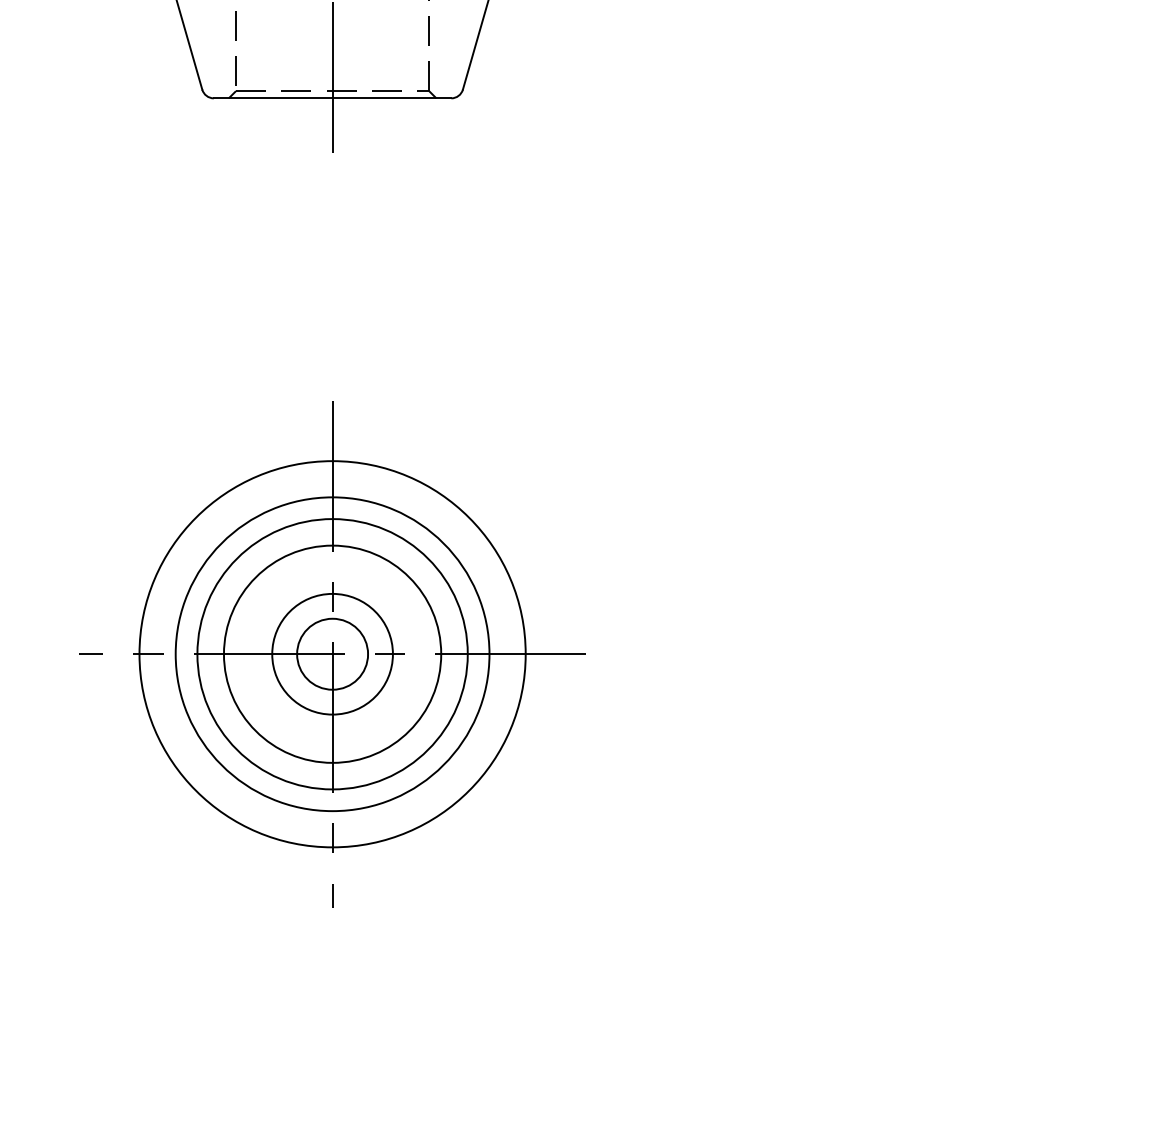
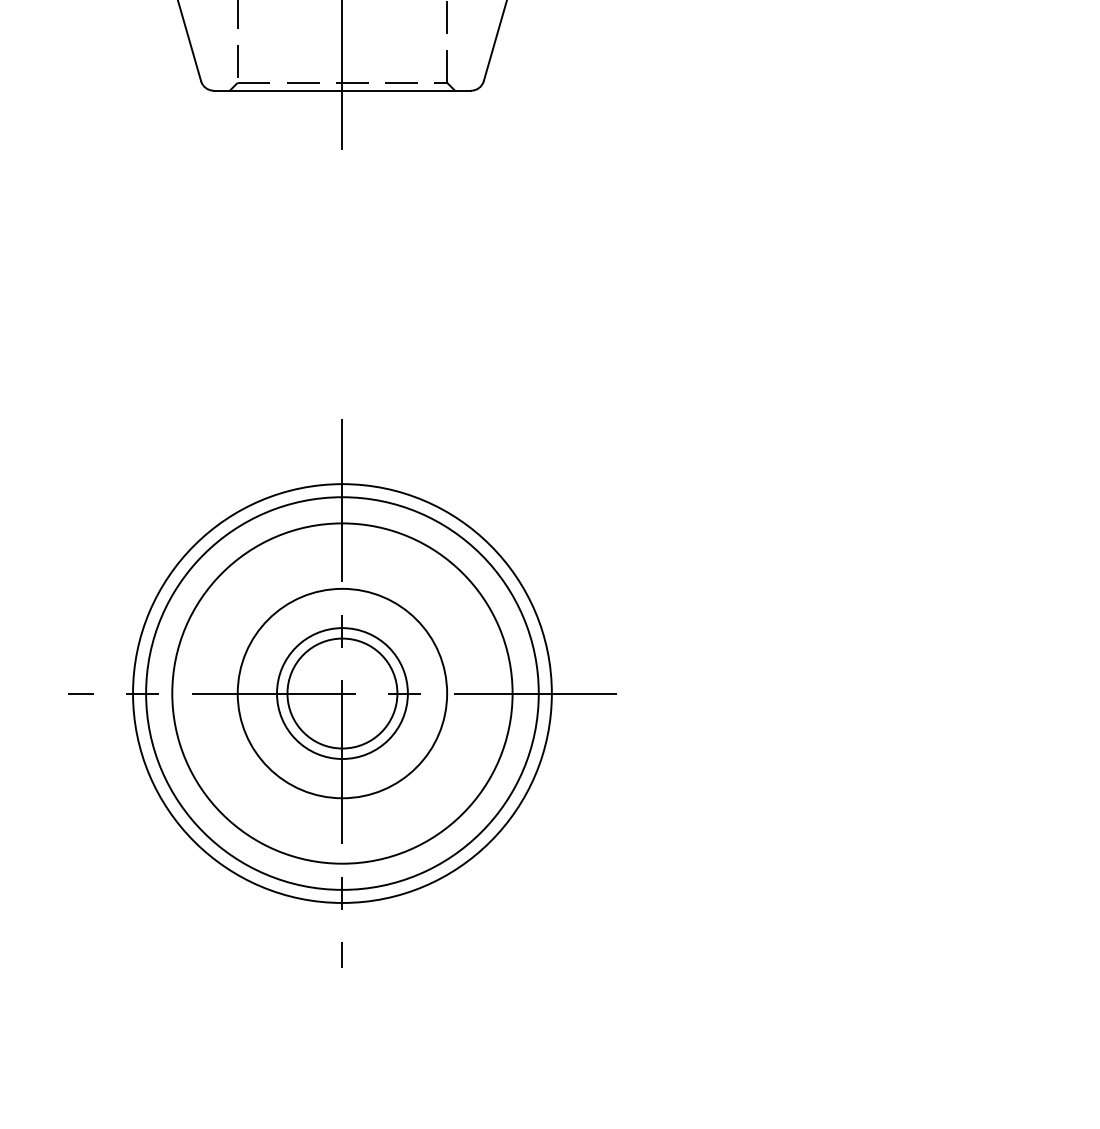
circle: (332, 653) -> (342, 692), size x0.71
circle: (332, 653) -> (342, 692), size x1.43
circle: (332, 654) -> (342, 693), size x1.67

